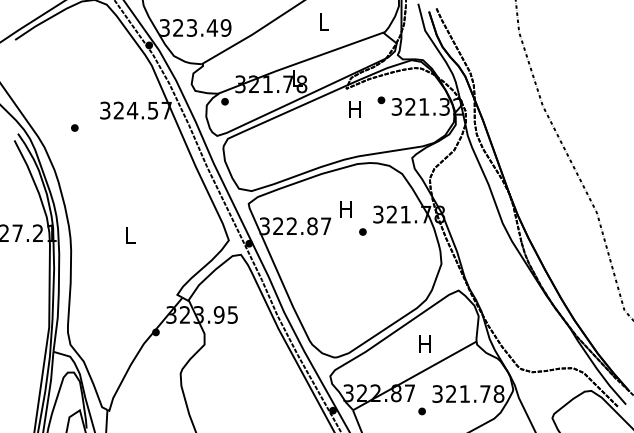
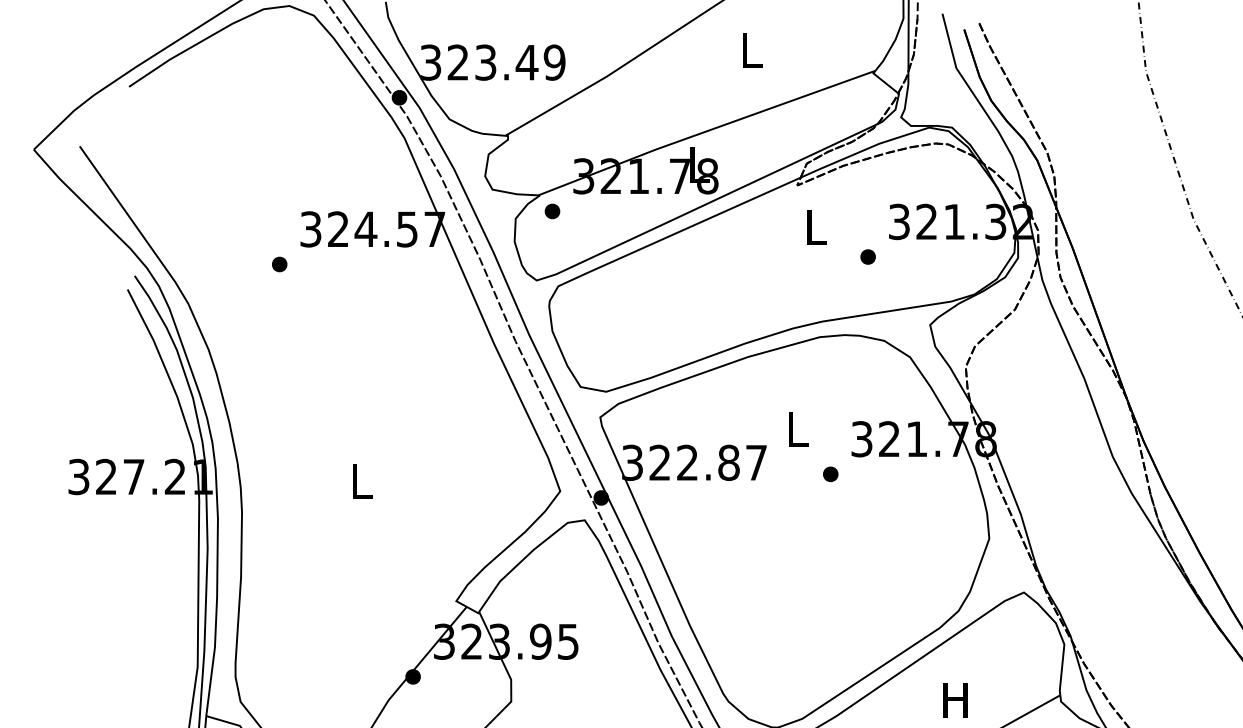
part: (381, 100) -> (868, 257), moved
text: (354, 109) -> (813, 227), H -> L
part: (74, 127) -> (279, 263), moved
text: (345, 209) -> (795, 428), H -> L

